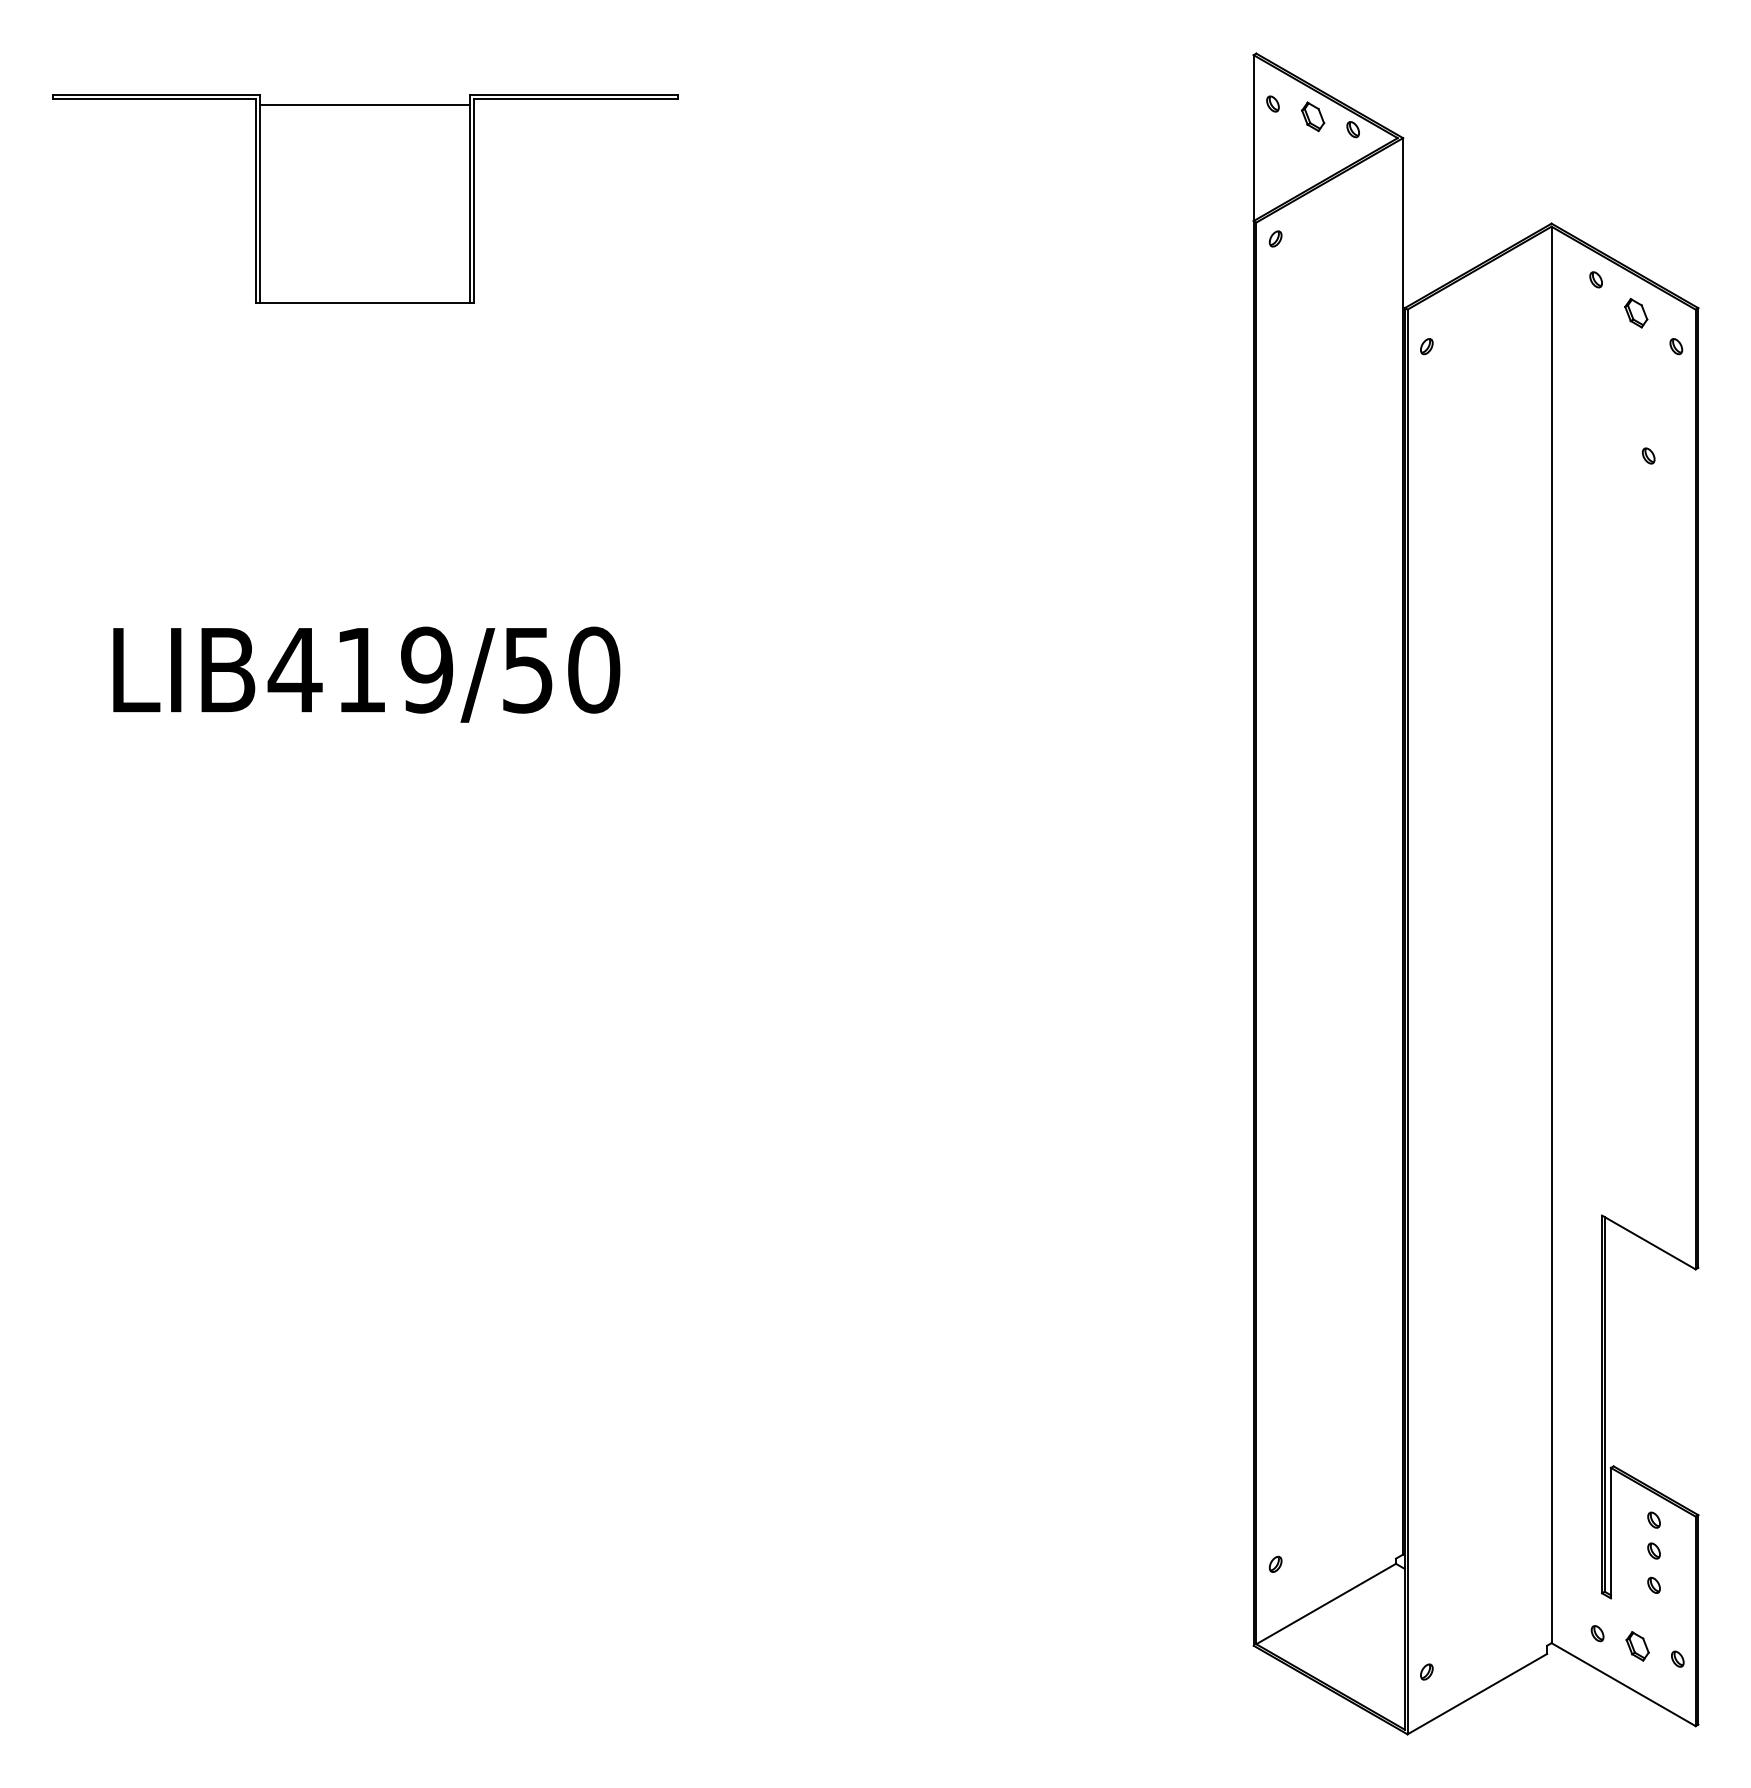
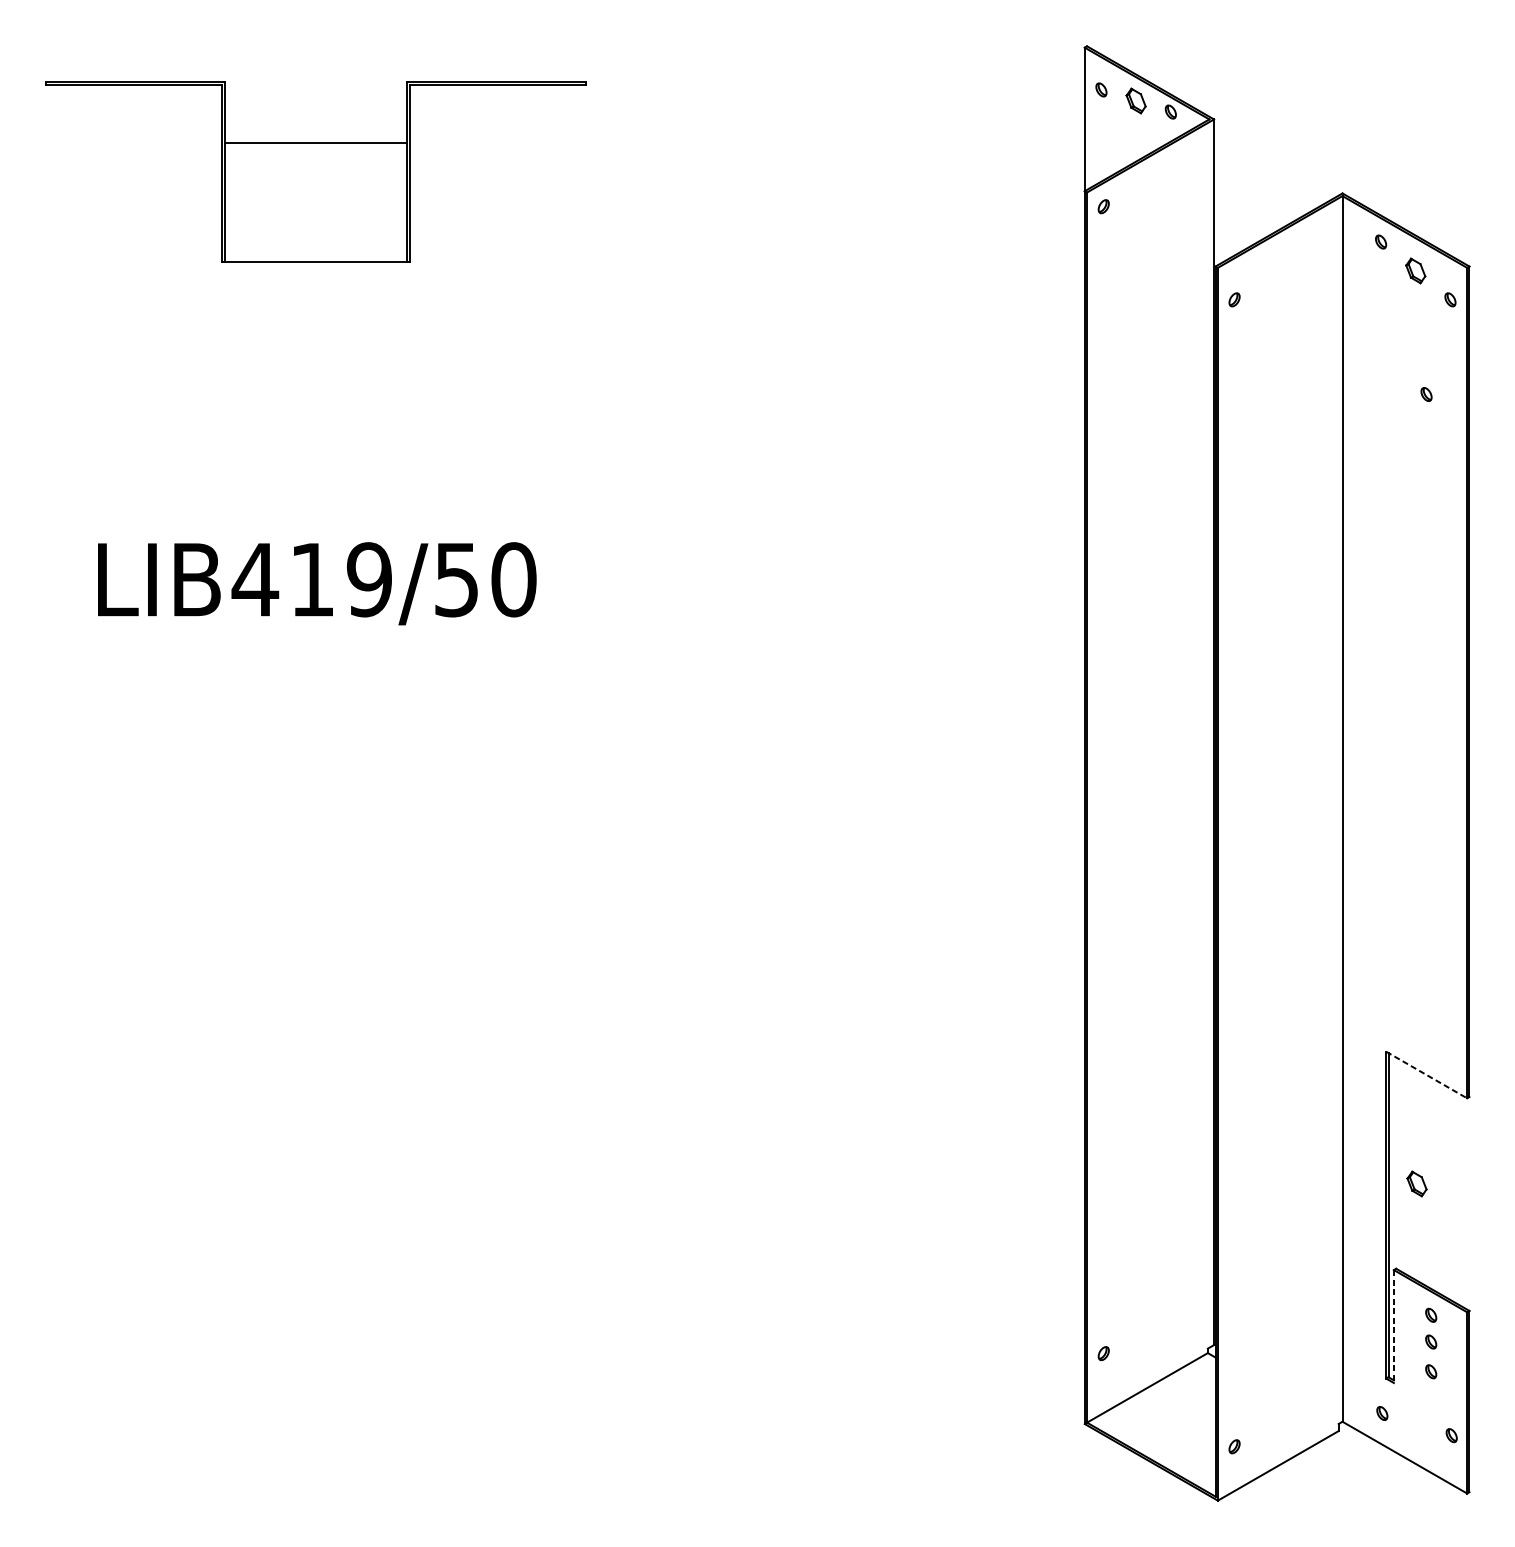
line: (365, 105) -> (316, 143), moved
line: (1648, 1242) -> (1426, 1075), solid -> dashed
line: (1610, 1533) -> (1393, 1326), solid -> dashed
part: (1637, 1646) -> (1416, 1184), moved

